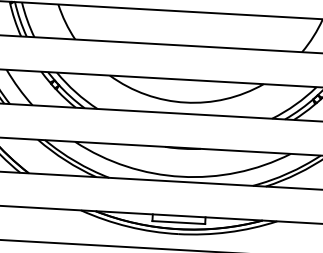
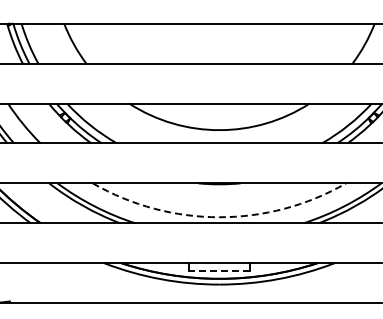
arc: (181, 176) -> (219, 217), solid -> dashed
line: (178, 222) -> (219, 271), solid -> dashed

